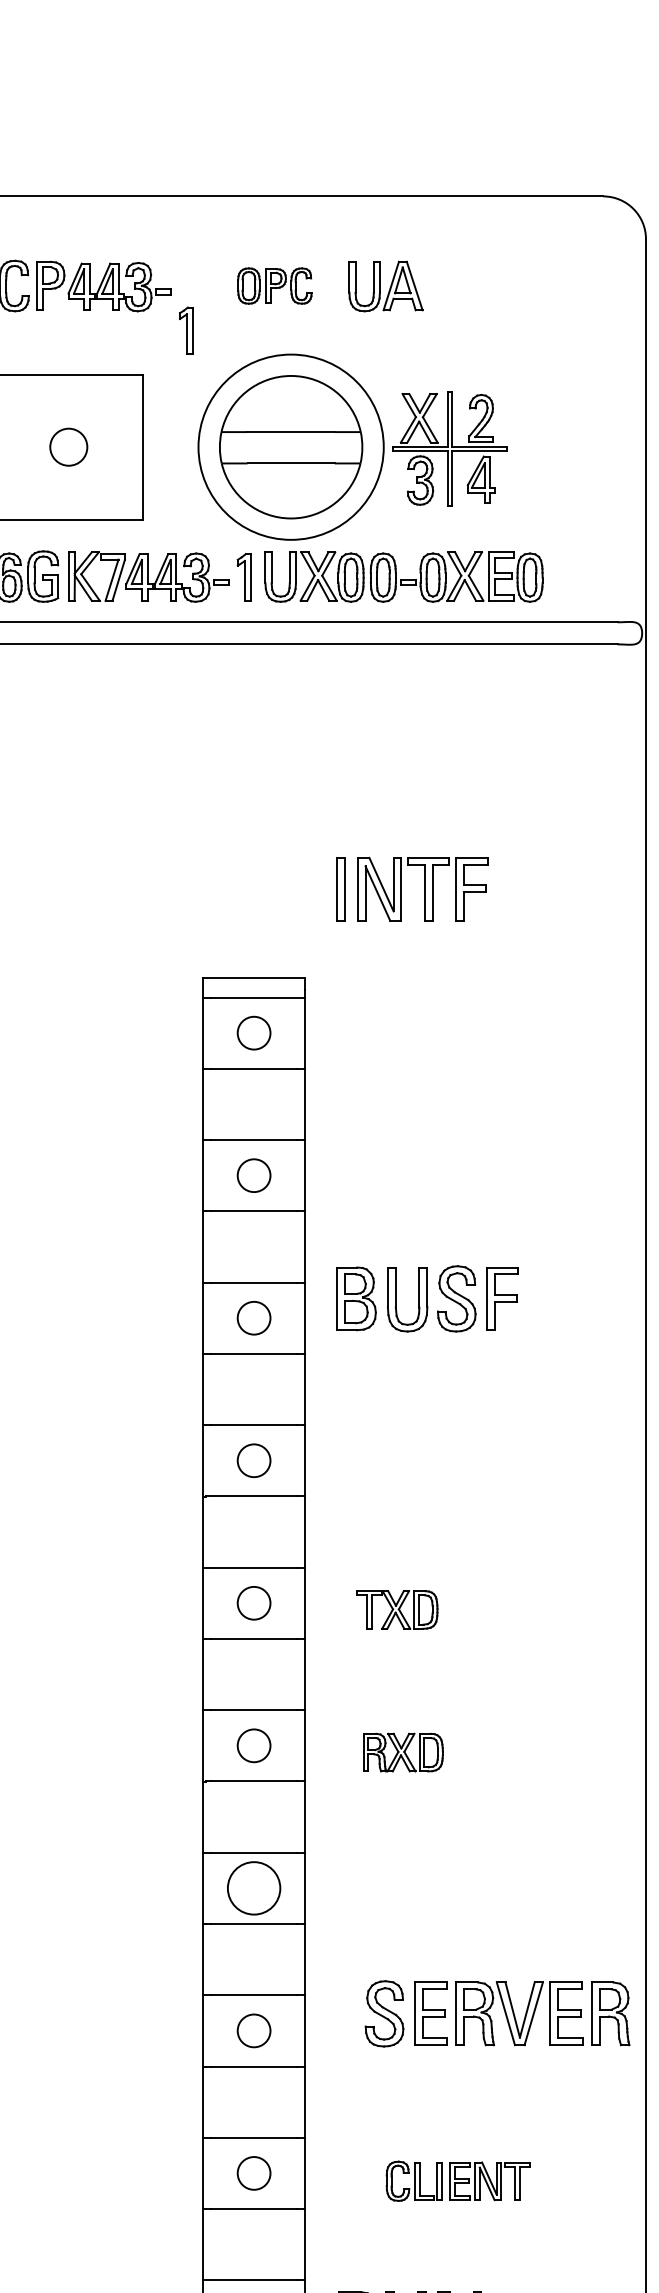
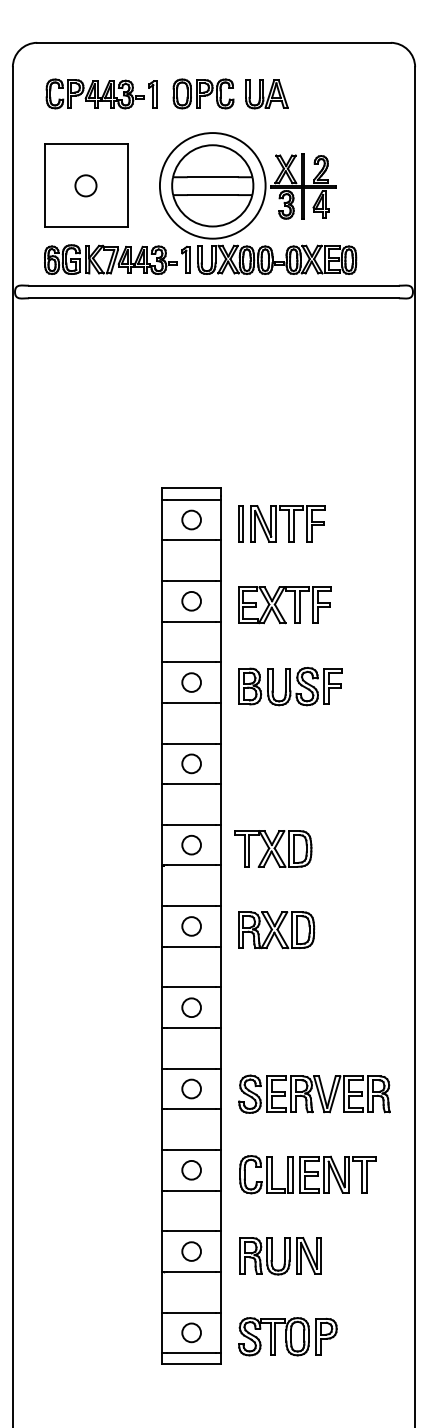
part: (274, 285) -> (203, 93), size x1.43
part: (185, 330) -> (152, 94), moved
part: (411, 888) -> (281, 523), moved
part: (406, 1188) -> (278, 608), added
part: (427, 1298) -> (290, 686), moved
part: (397, 1609) -> (273, 848), size x1.67
part: (402, 1752) -> (276, 930), size x1.67
circle: (253, 1887) -> (191, 1007), size x0.62
part: (497, 2012) -> (314, 1093), moved
part: (457, 2180) -> (307, 1174), size x1.67

